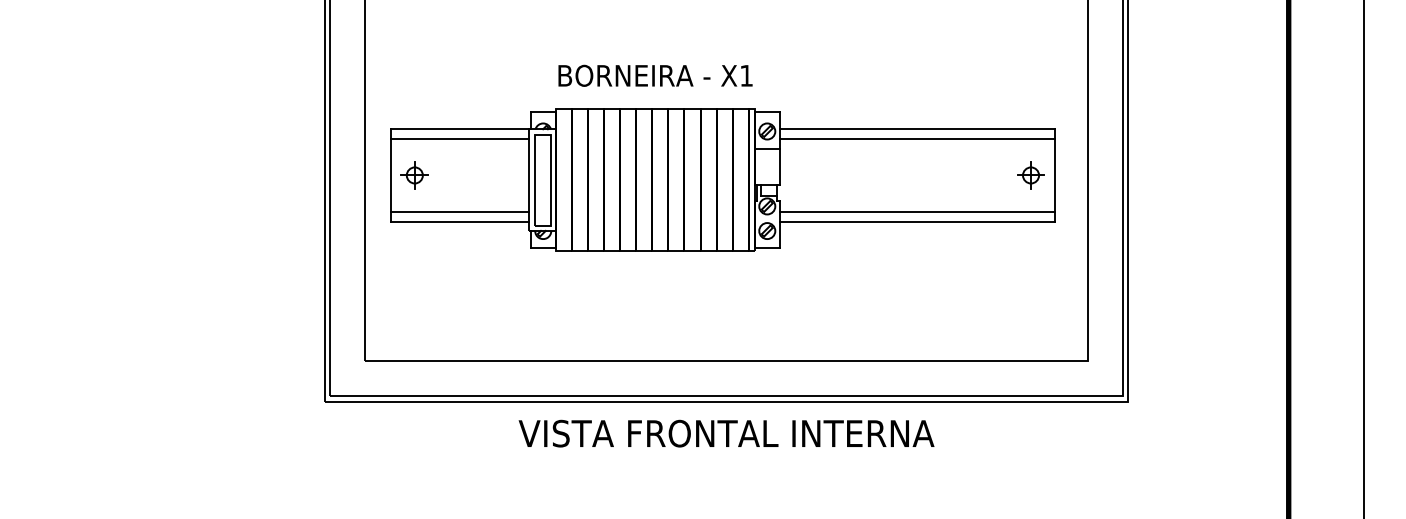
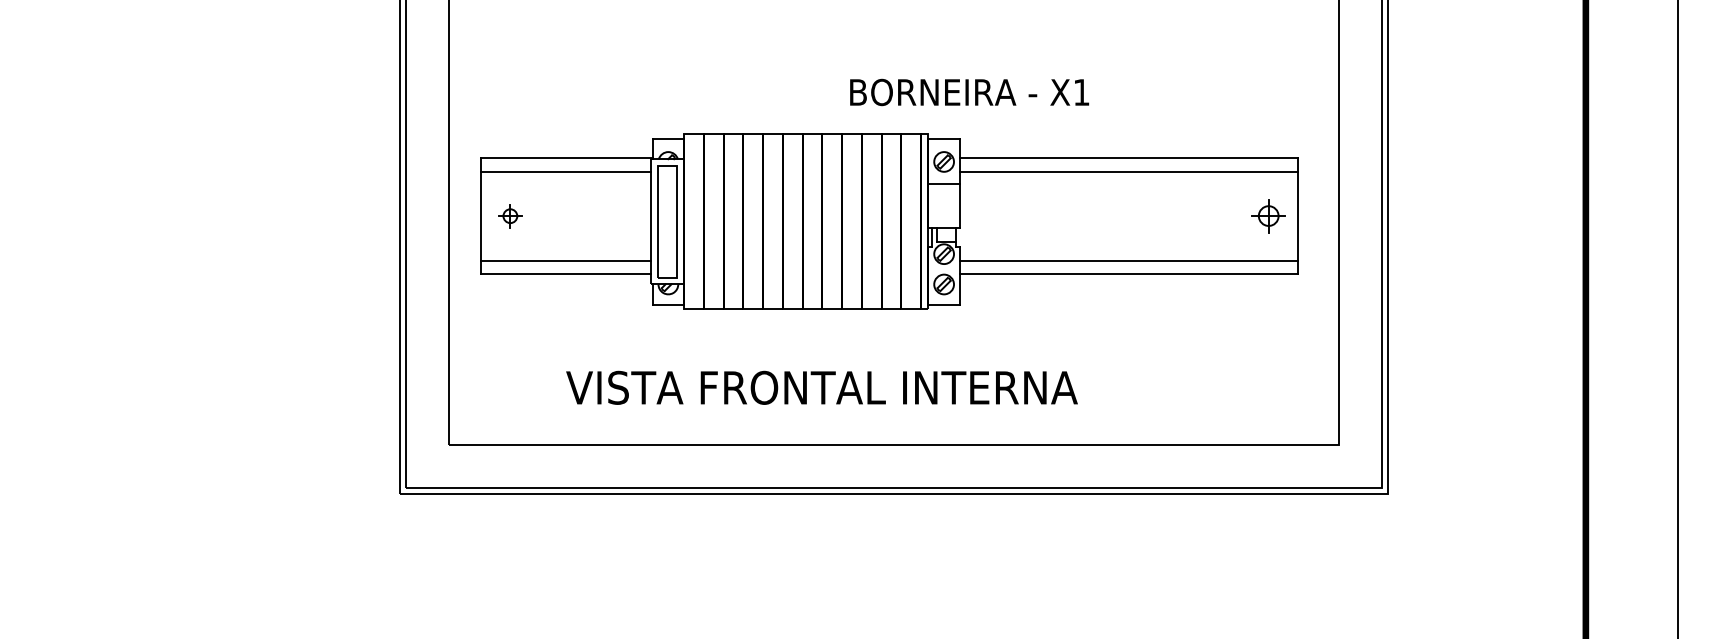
text: (655, 75) -> (969, 92), moved
part: (414, 175) -> (510, 216), size x0.7
text: (726, 433) -> (821, 387), moved

